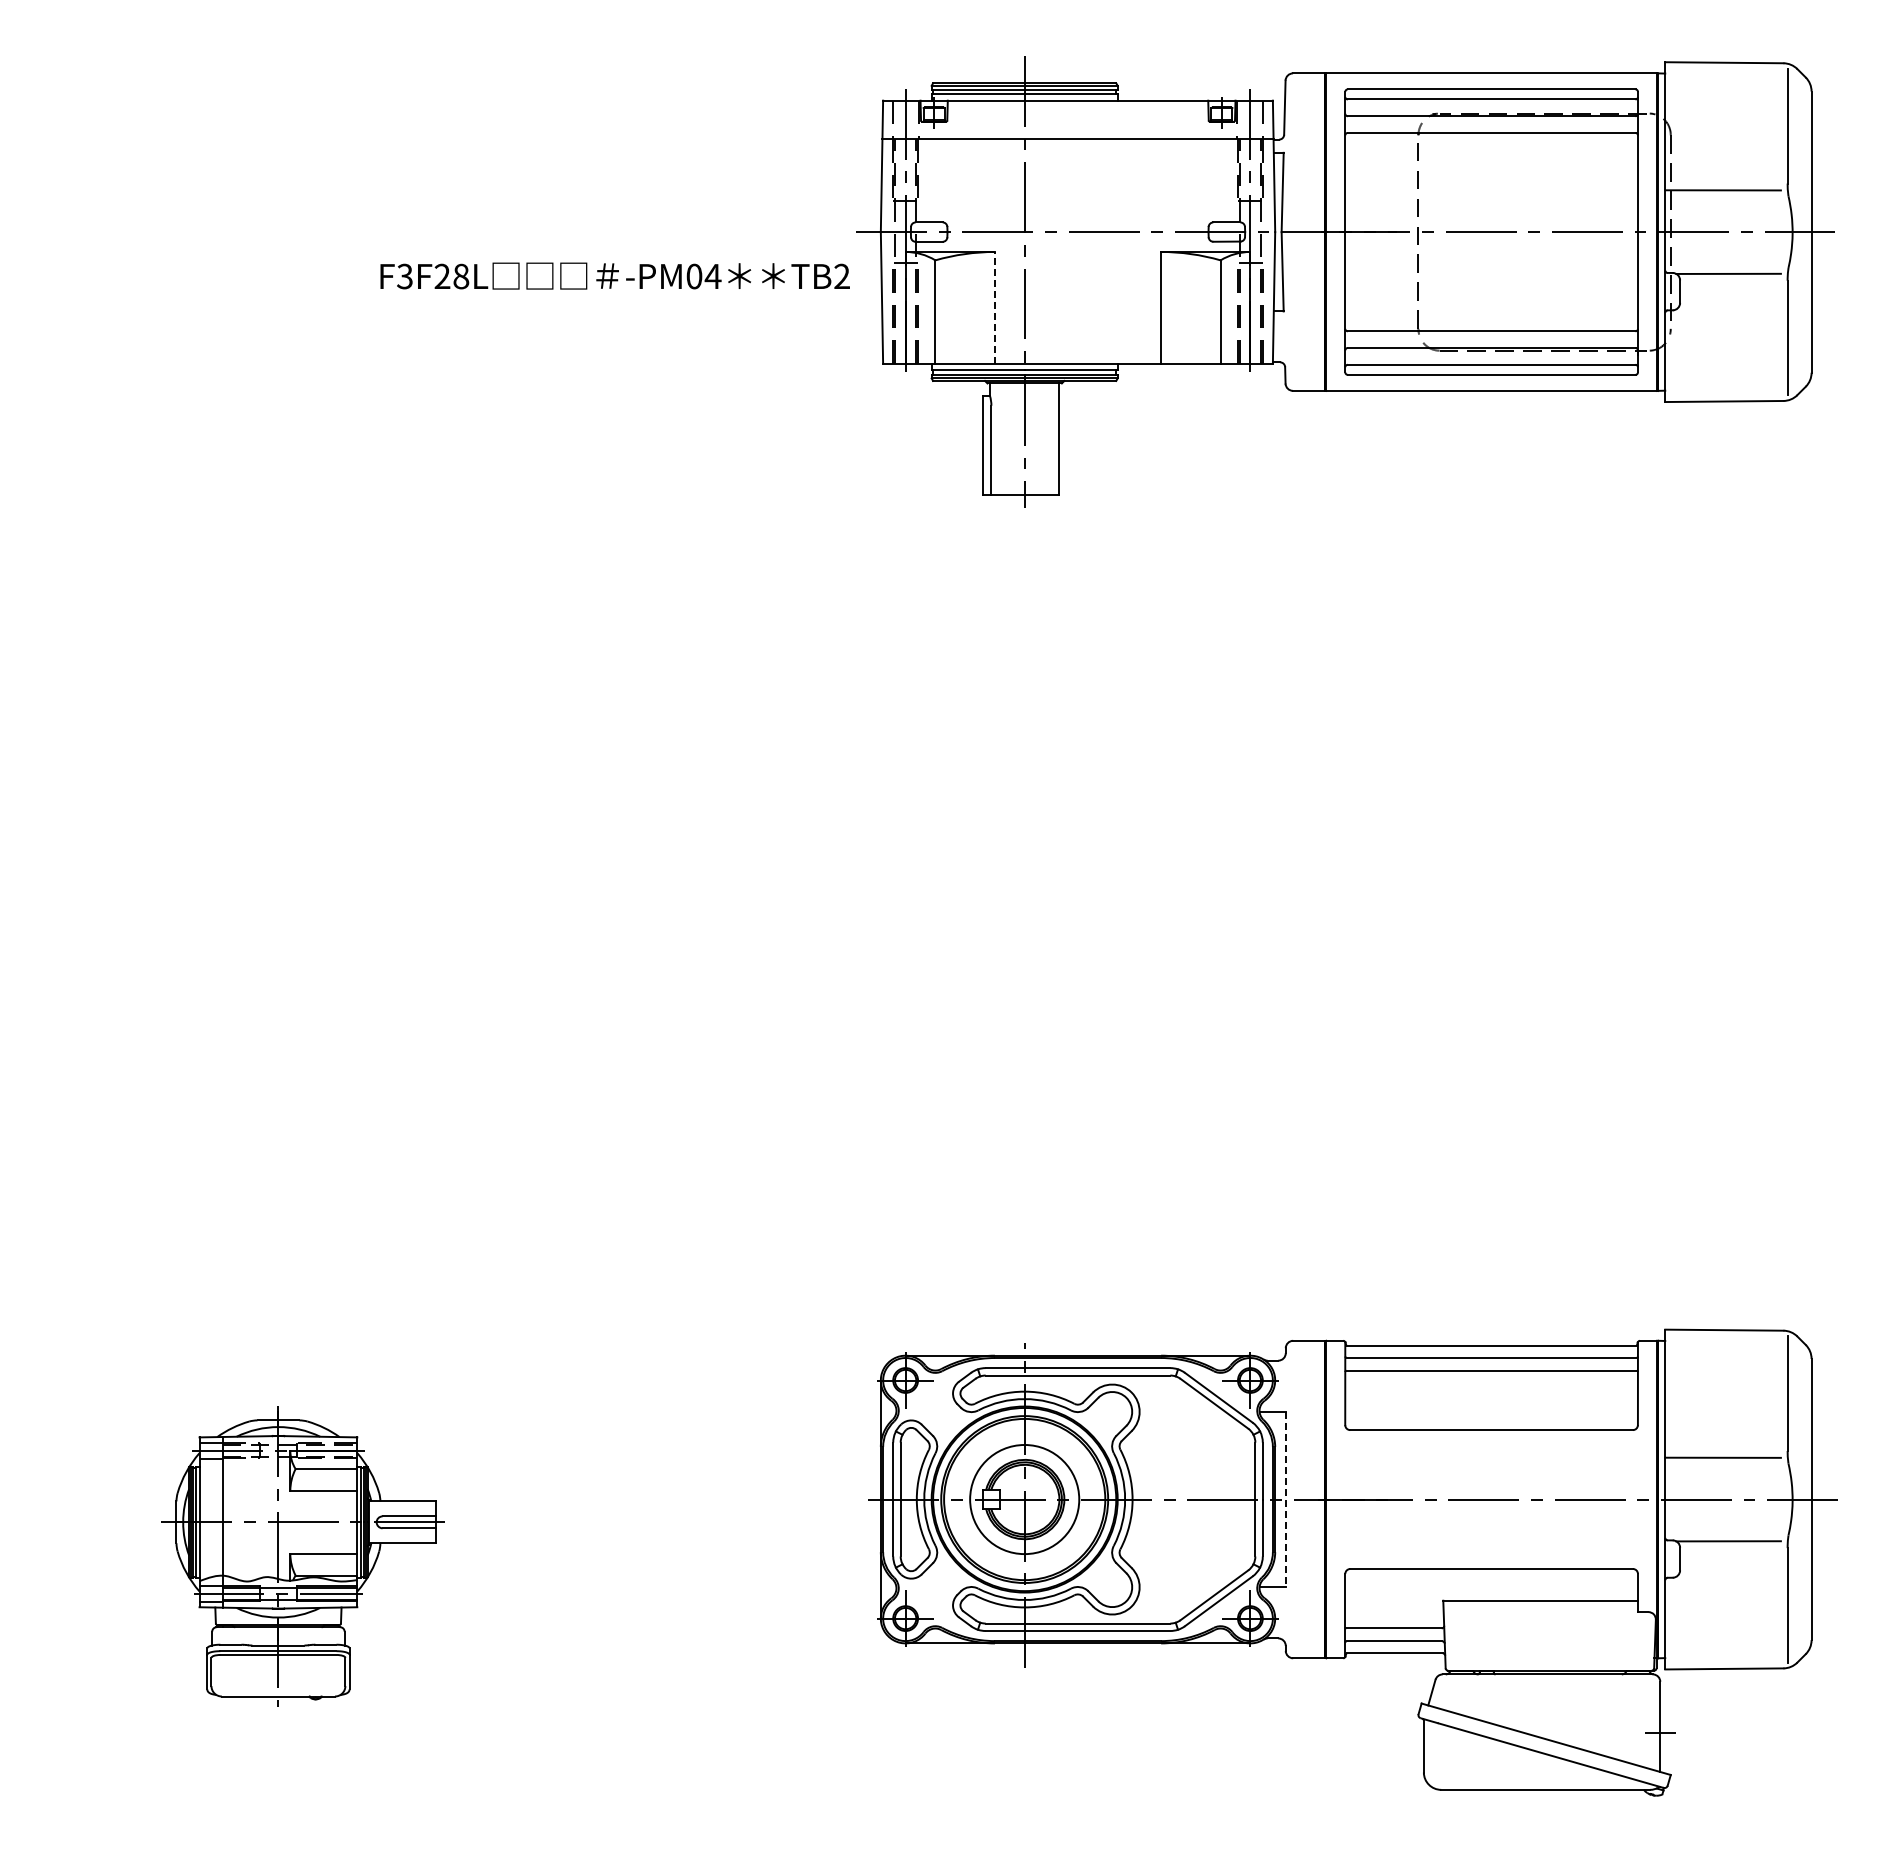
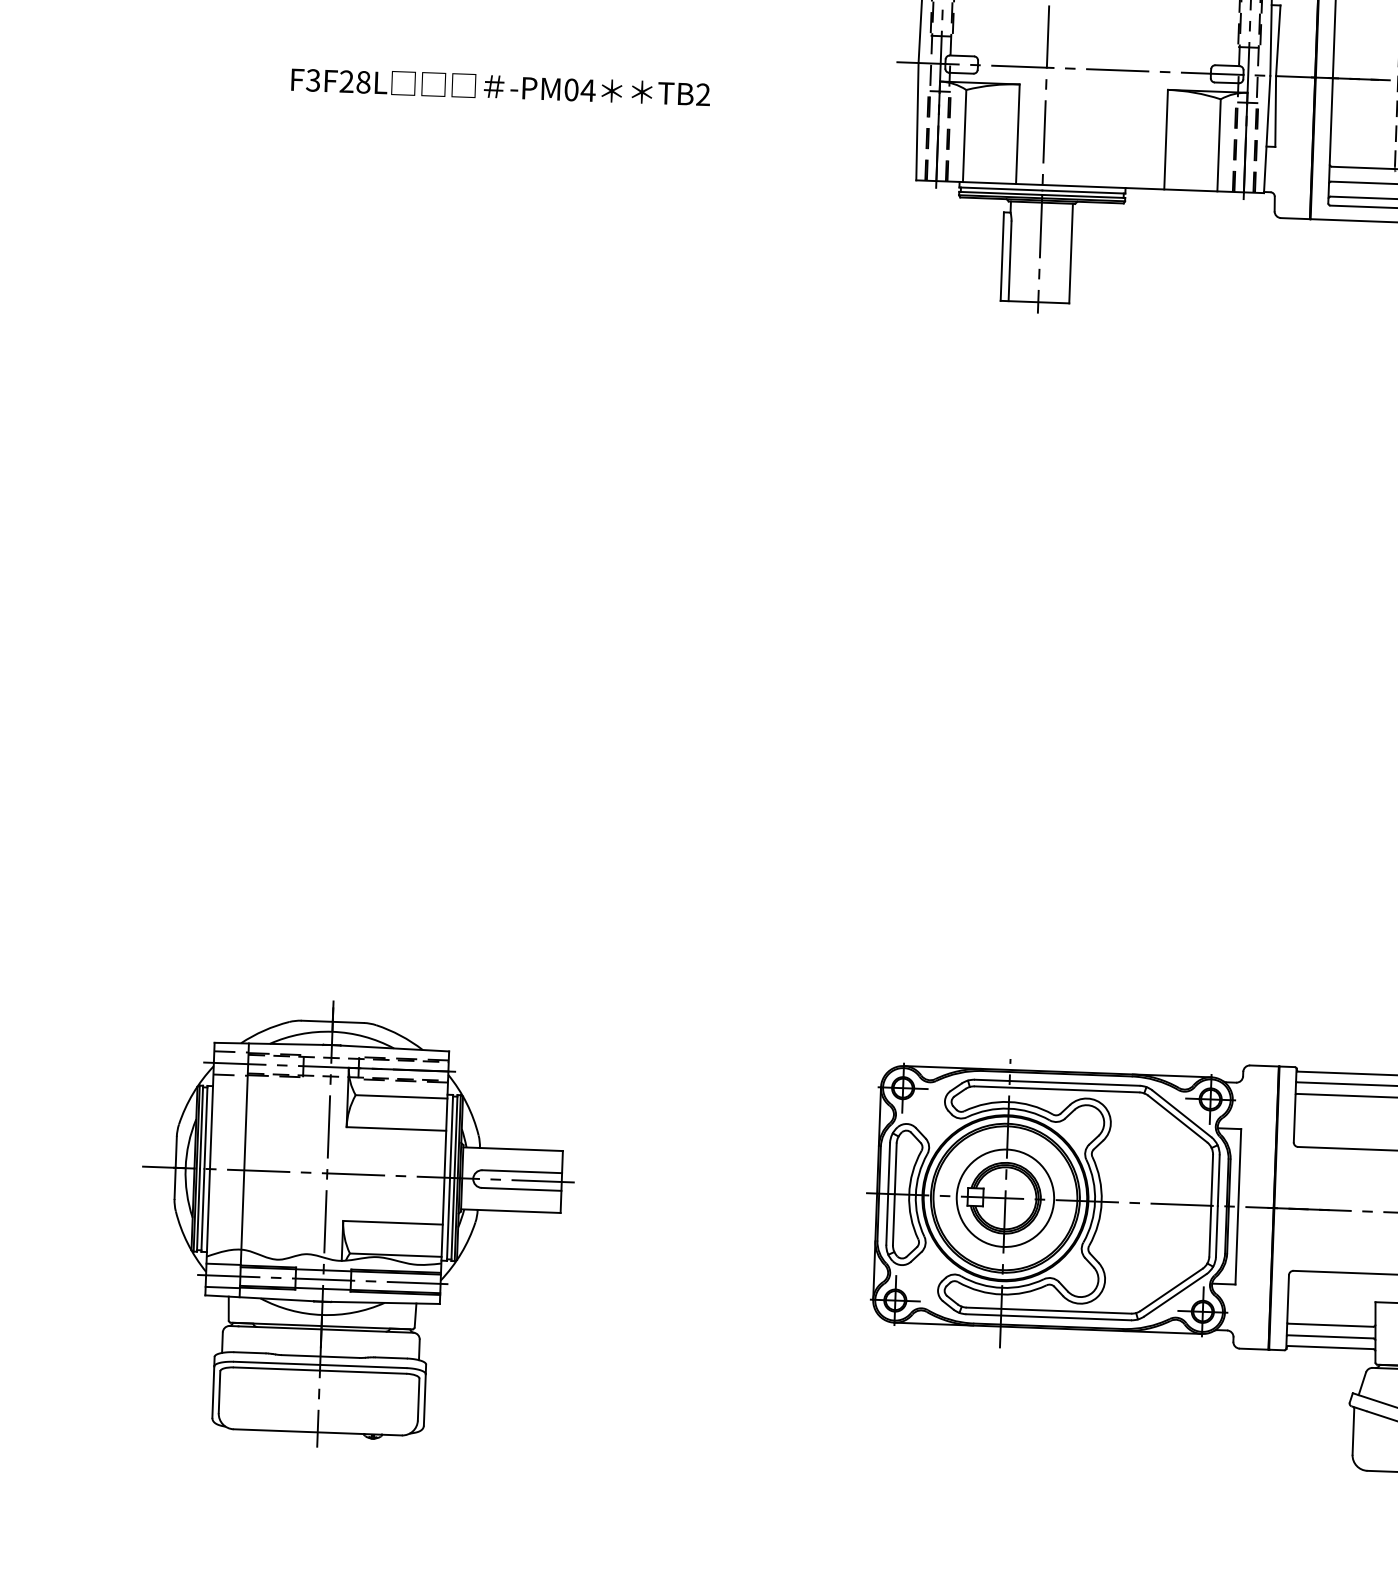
text: (614, 275) -> (500, 86), moved
line: (994, 307) -> (1017, 133), dashed -> solid
line: (1285, 1500) -> (1238, 1207), dashed -> solid
part: (299, 1556) -> (356, 1225), size x1.67

